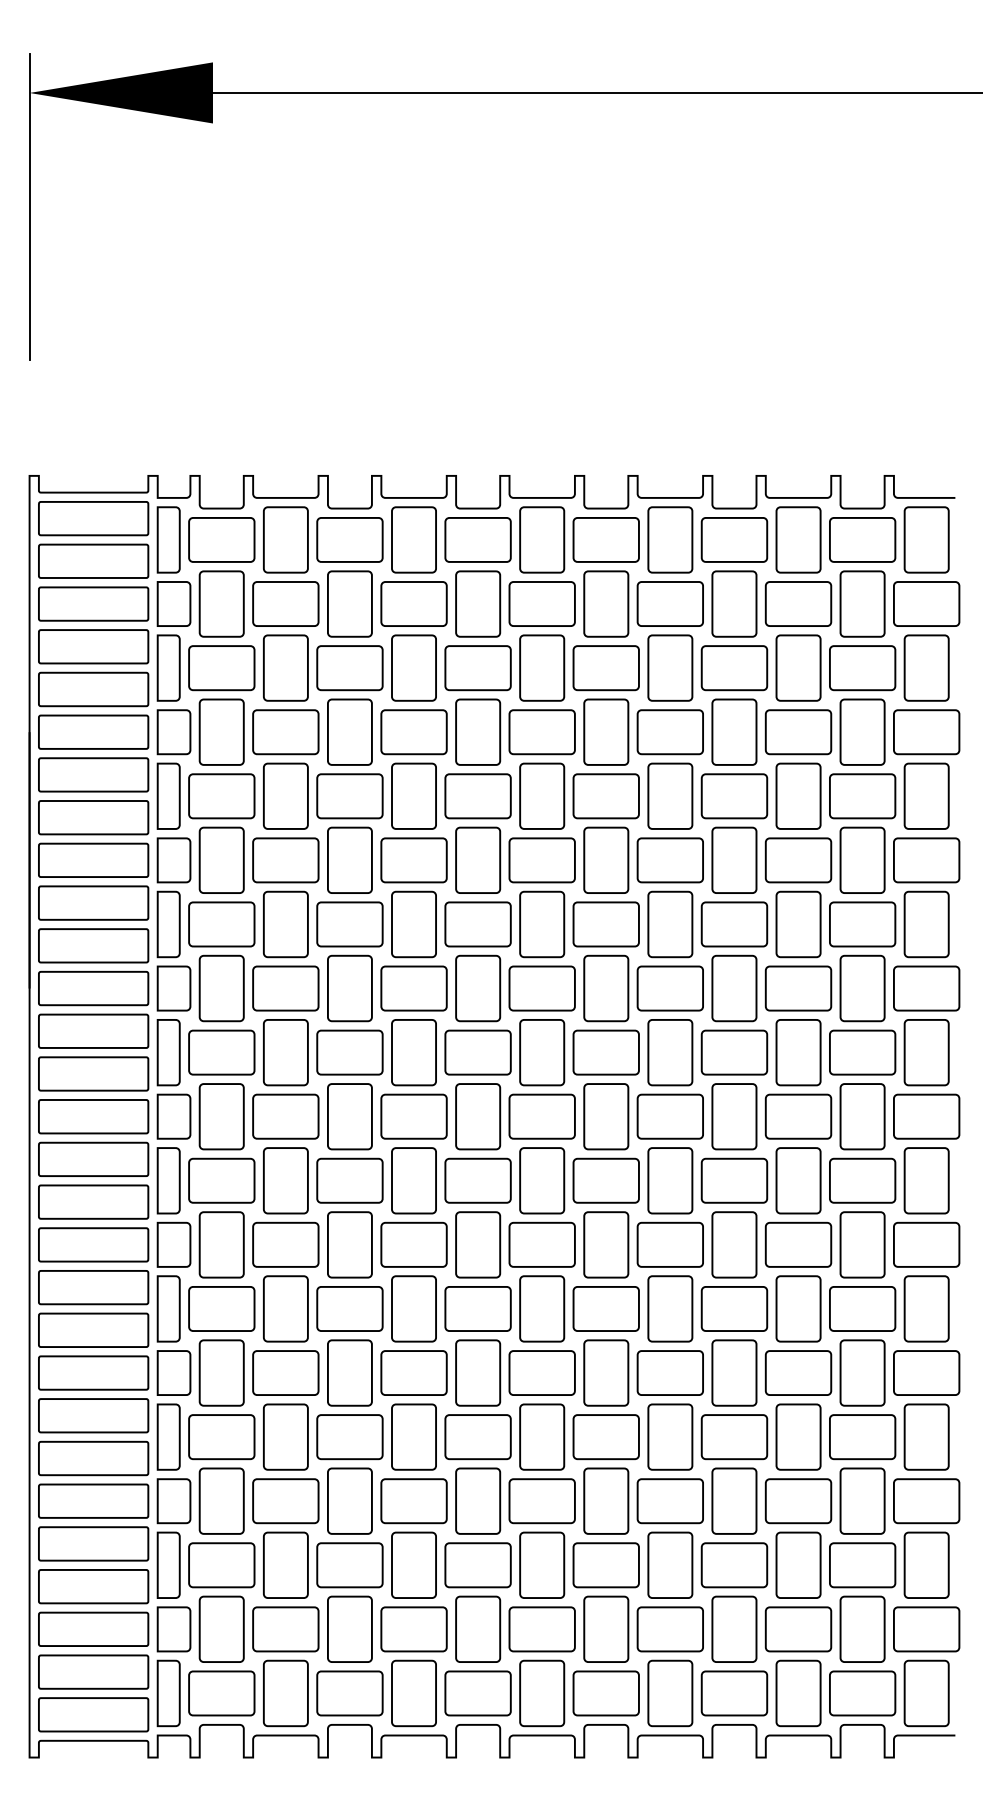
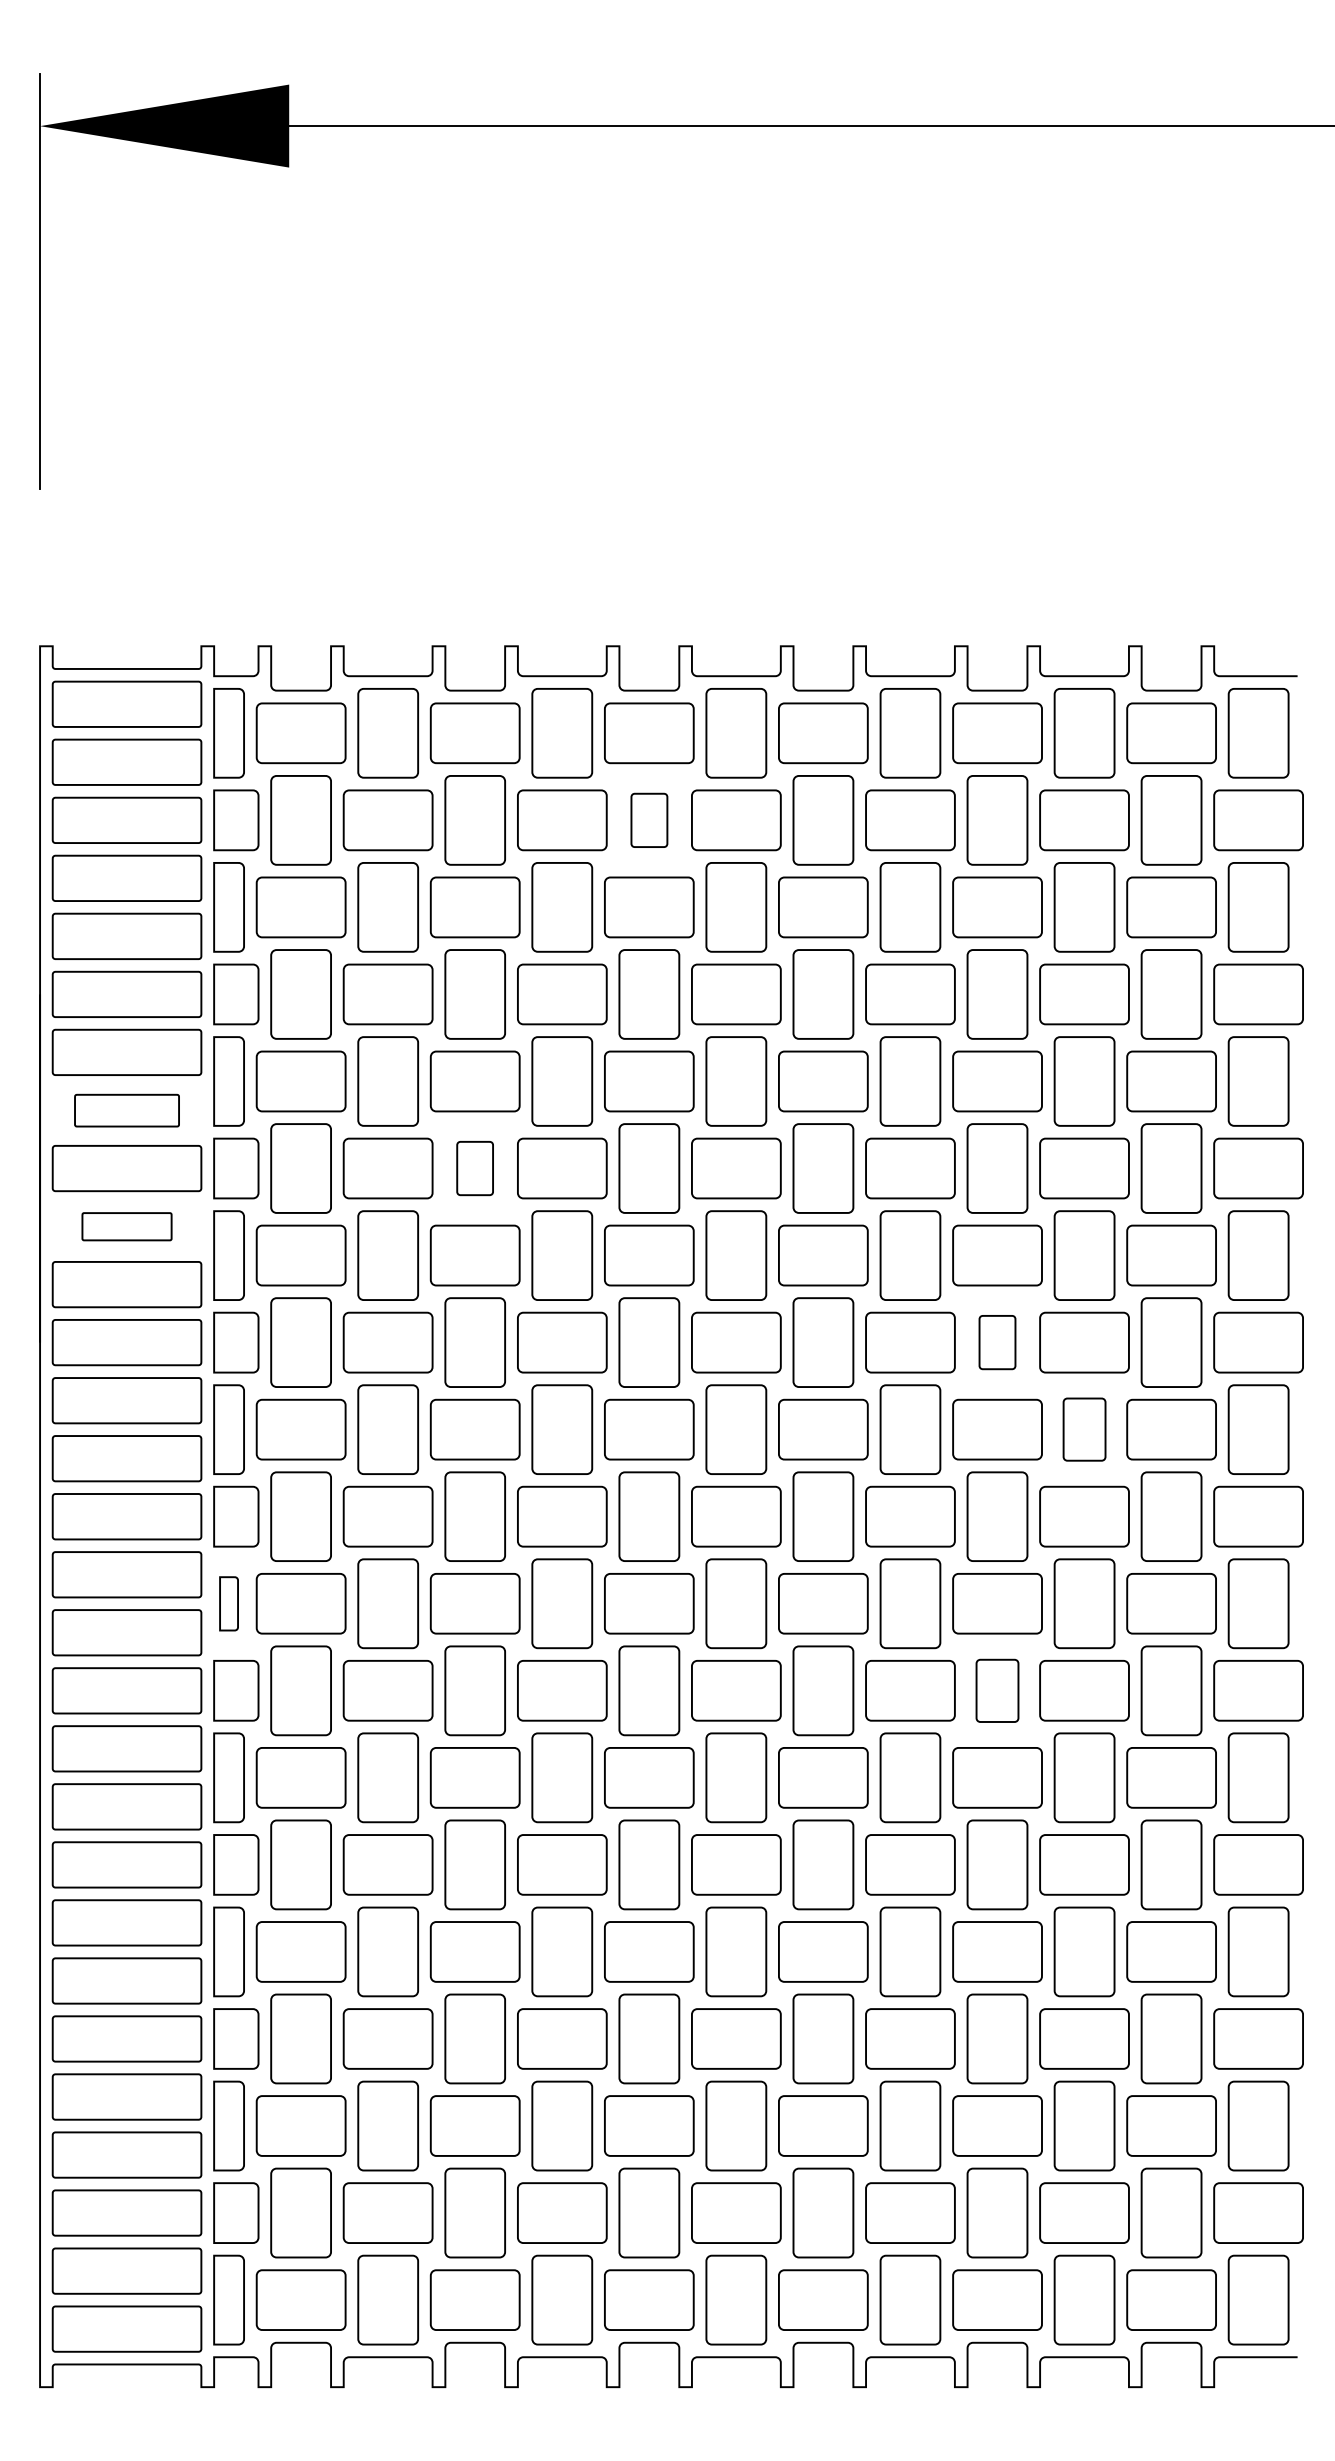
part: (478, 604) -> (649, 820), size x0.6
part: (93, 817) -> (126, 1110), size x0.7
part: (349, 860) -> (474, 1168), size x0.6
part: (93, 903) -> (126, 1226), size x0.6
part: (734, 988) -> (997, 1342), size x0.6
part: (798, 1052) -> (1084, 1429), size x0.7
part: (168, 1180) -> (228, 1603), size x0.6
part: (734, 1244) -> (997, 1690), size x0.7

